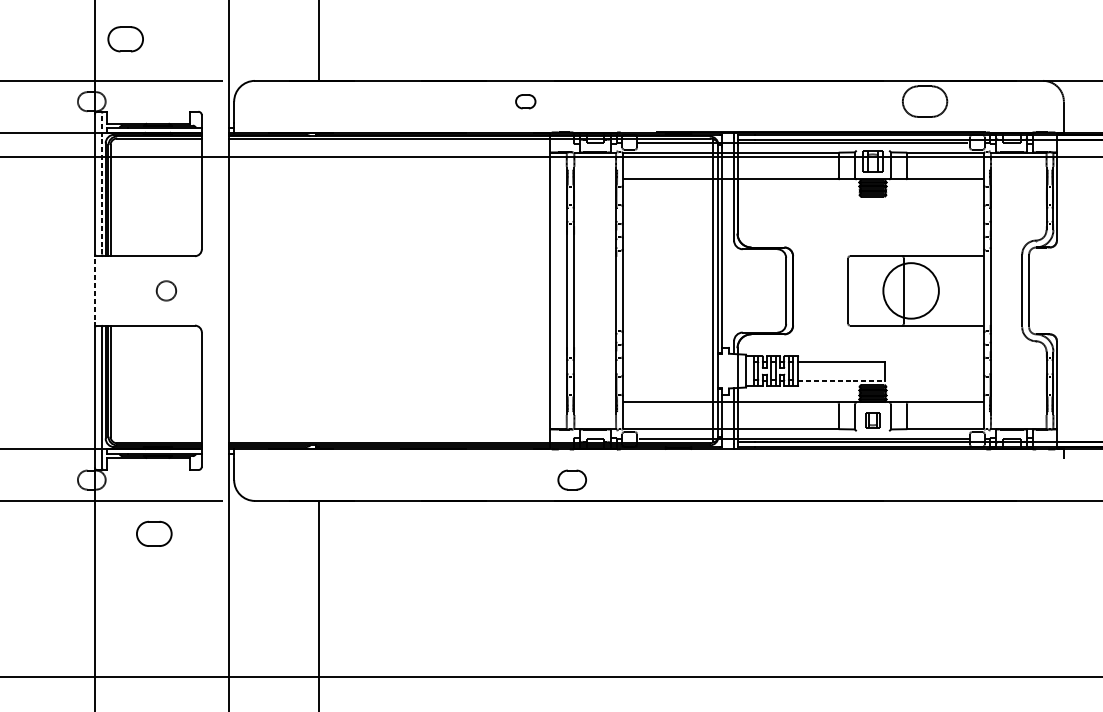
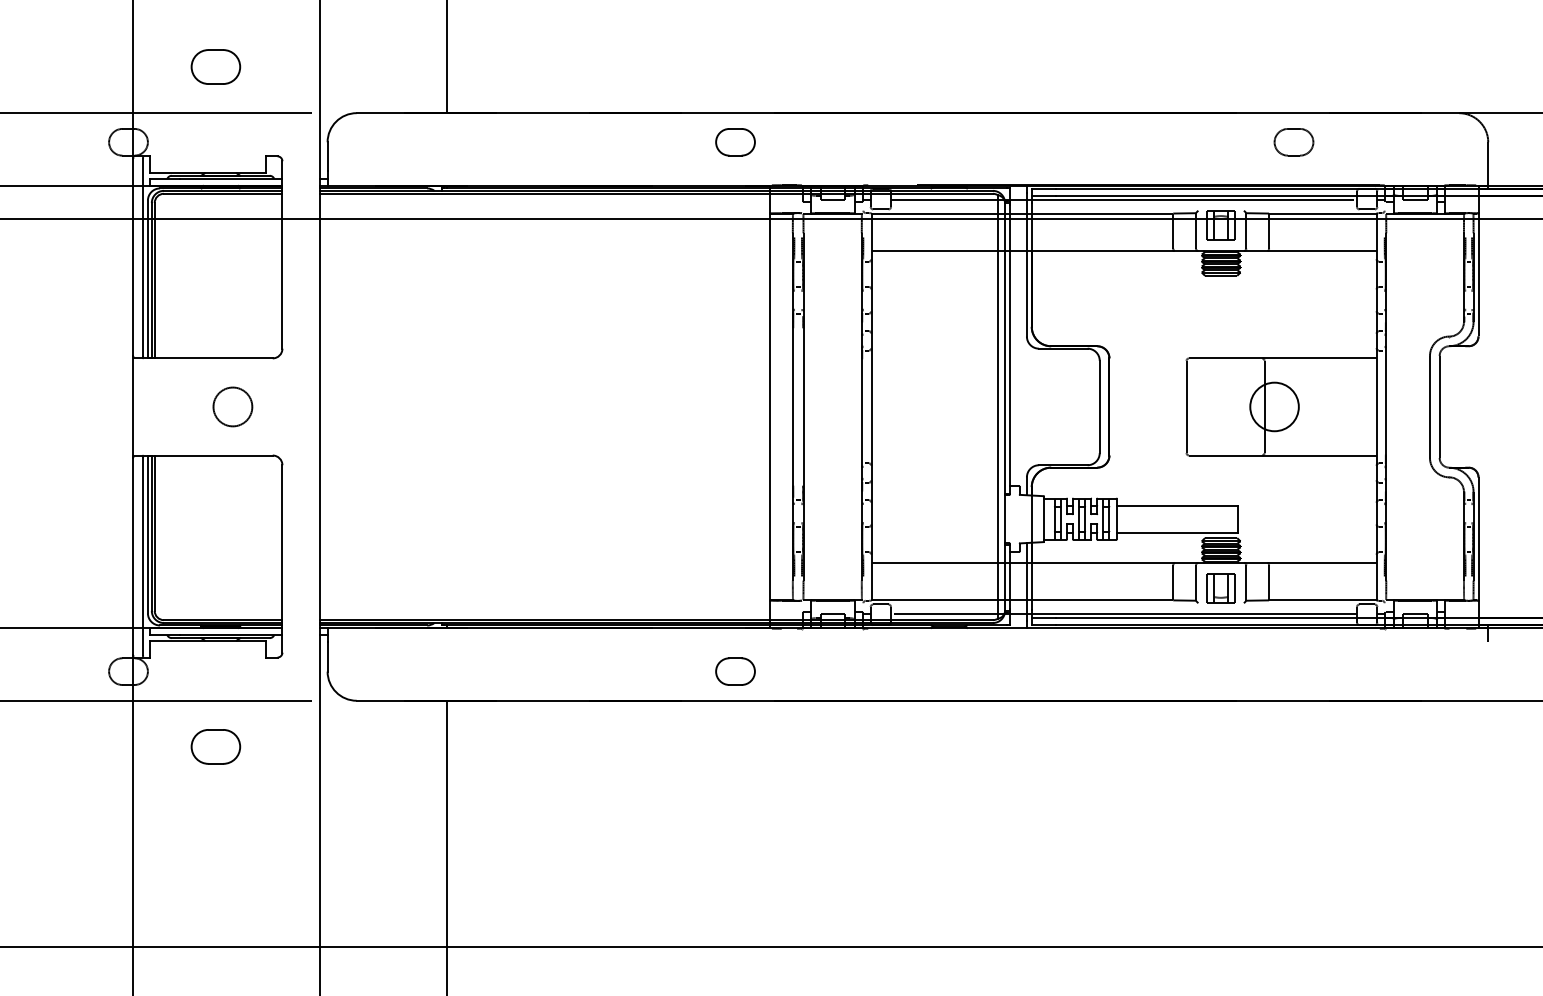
part: (125, 38) -> (215, 66), moved
part: (525, 101) -> (735, 142), size x1.43
part: (924, 101) -> (1293, 142), size x0.62
line: (102, 184) -> (143, 257), dashed -> solid
line: (95, 290) -> (133, 406), dashed -> solid
circle: (166, 290) -> (232, 406), size x1.43
circle: (911, 290) -> (1274, 406), size x0.62
line: (841, 380) -> (1177, 532), dashed -> solid
part: (872, 420) -> (1220, 588), size x1.43
part: (572, 480) -> (735, 671), moved

